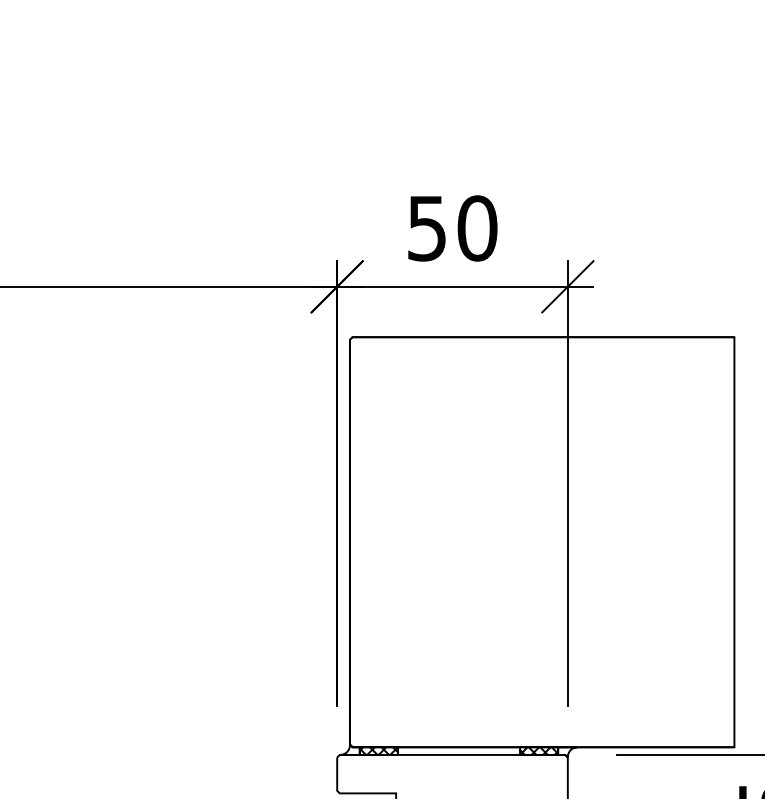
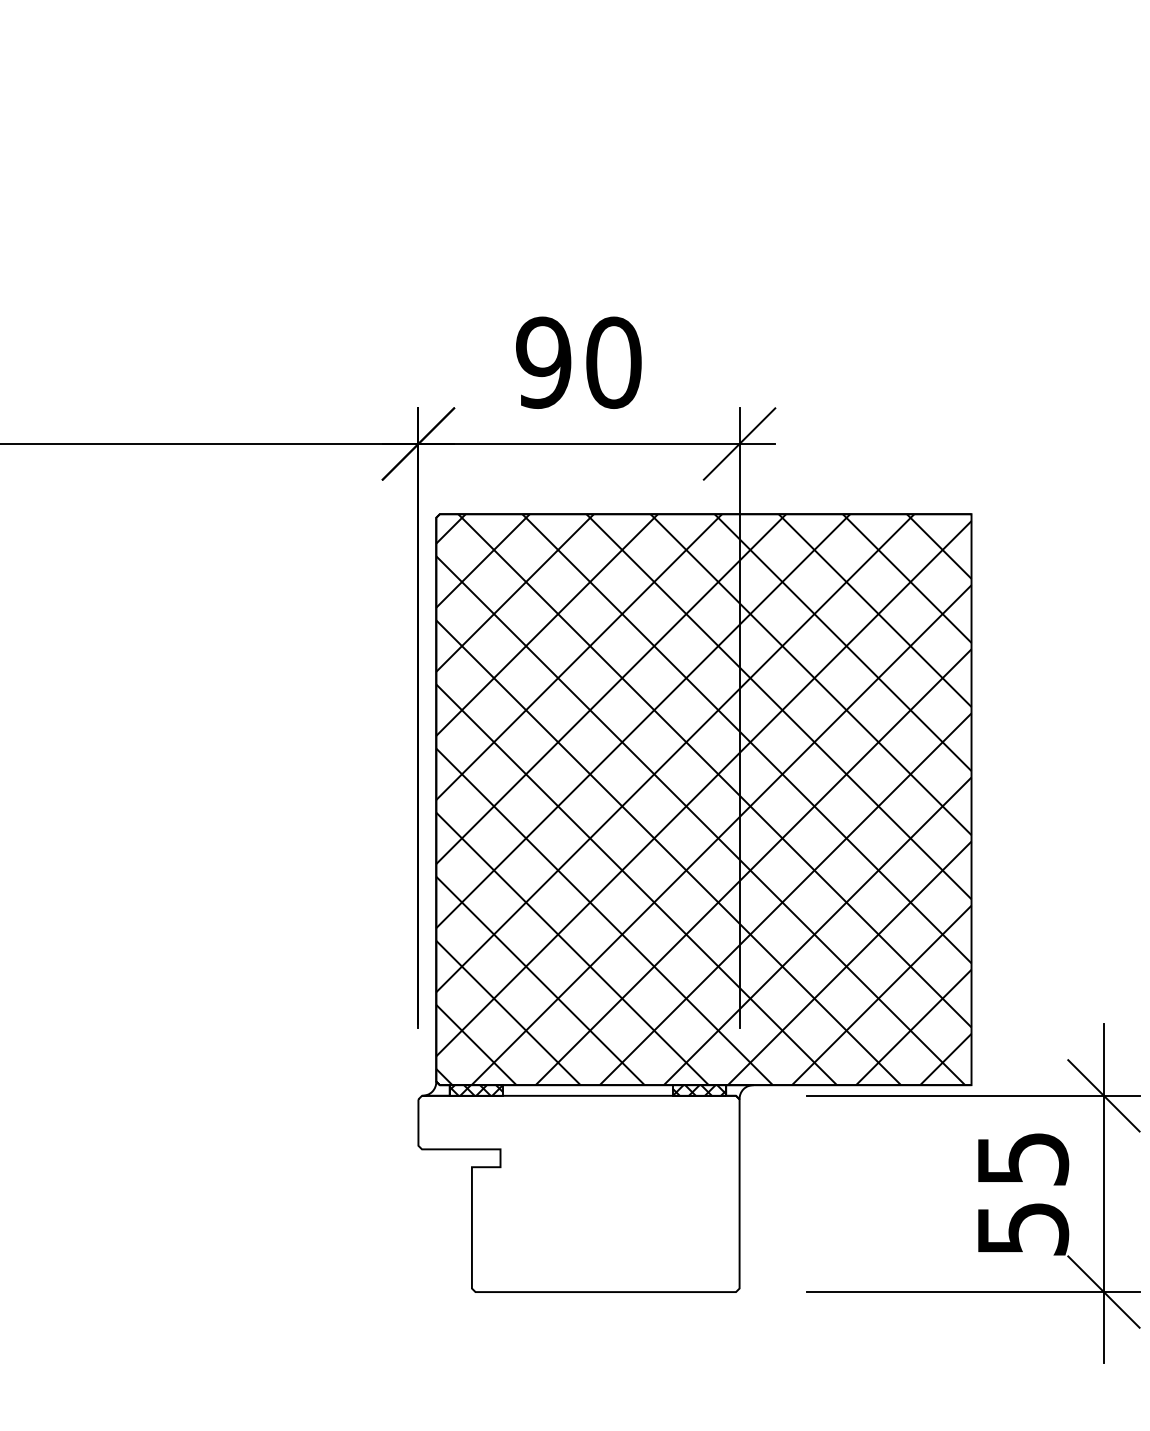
text: (427, 228) -> (543, 362), 50 -> 90
hatch: (541, 542) -> (703, 799), added

